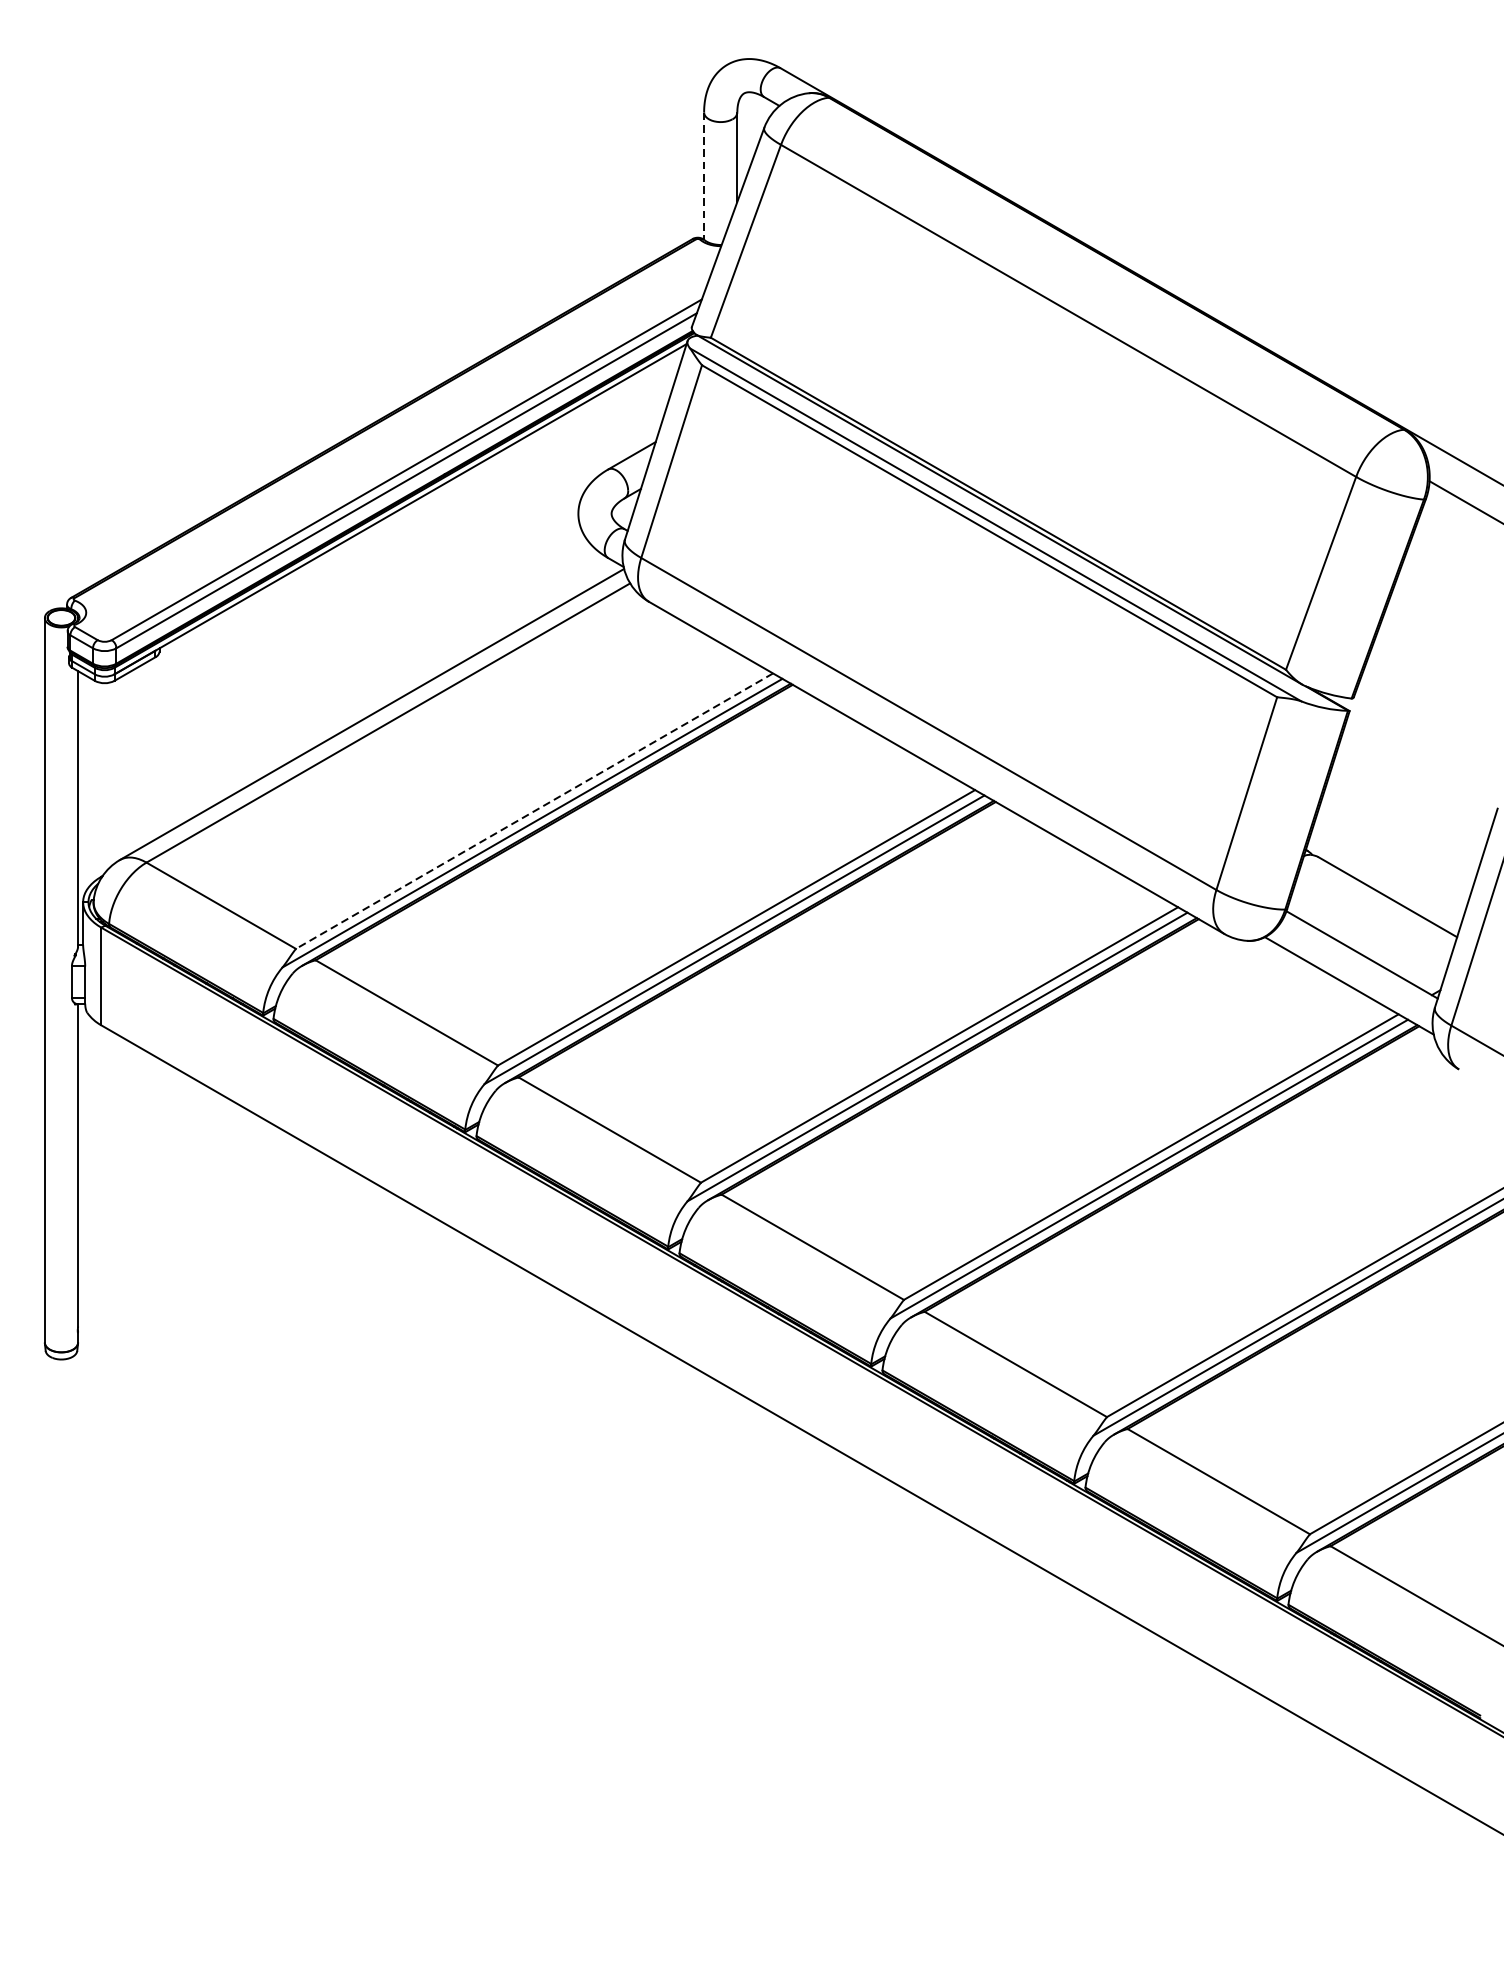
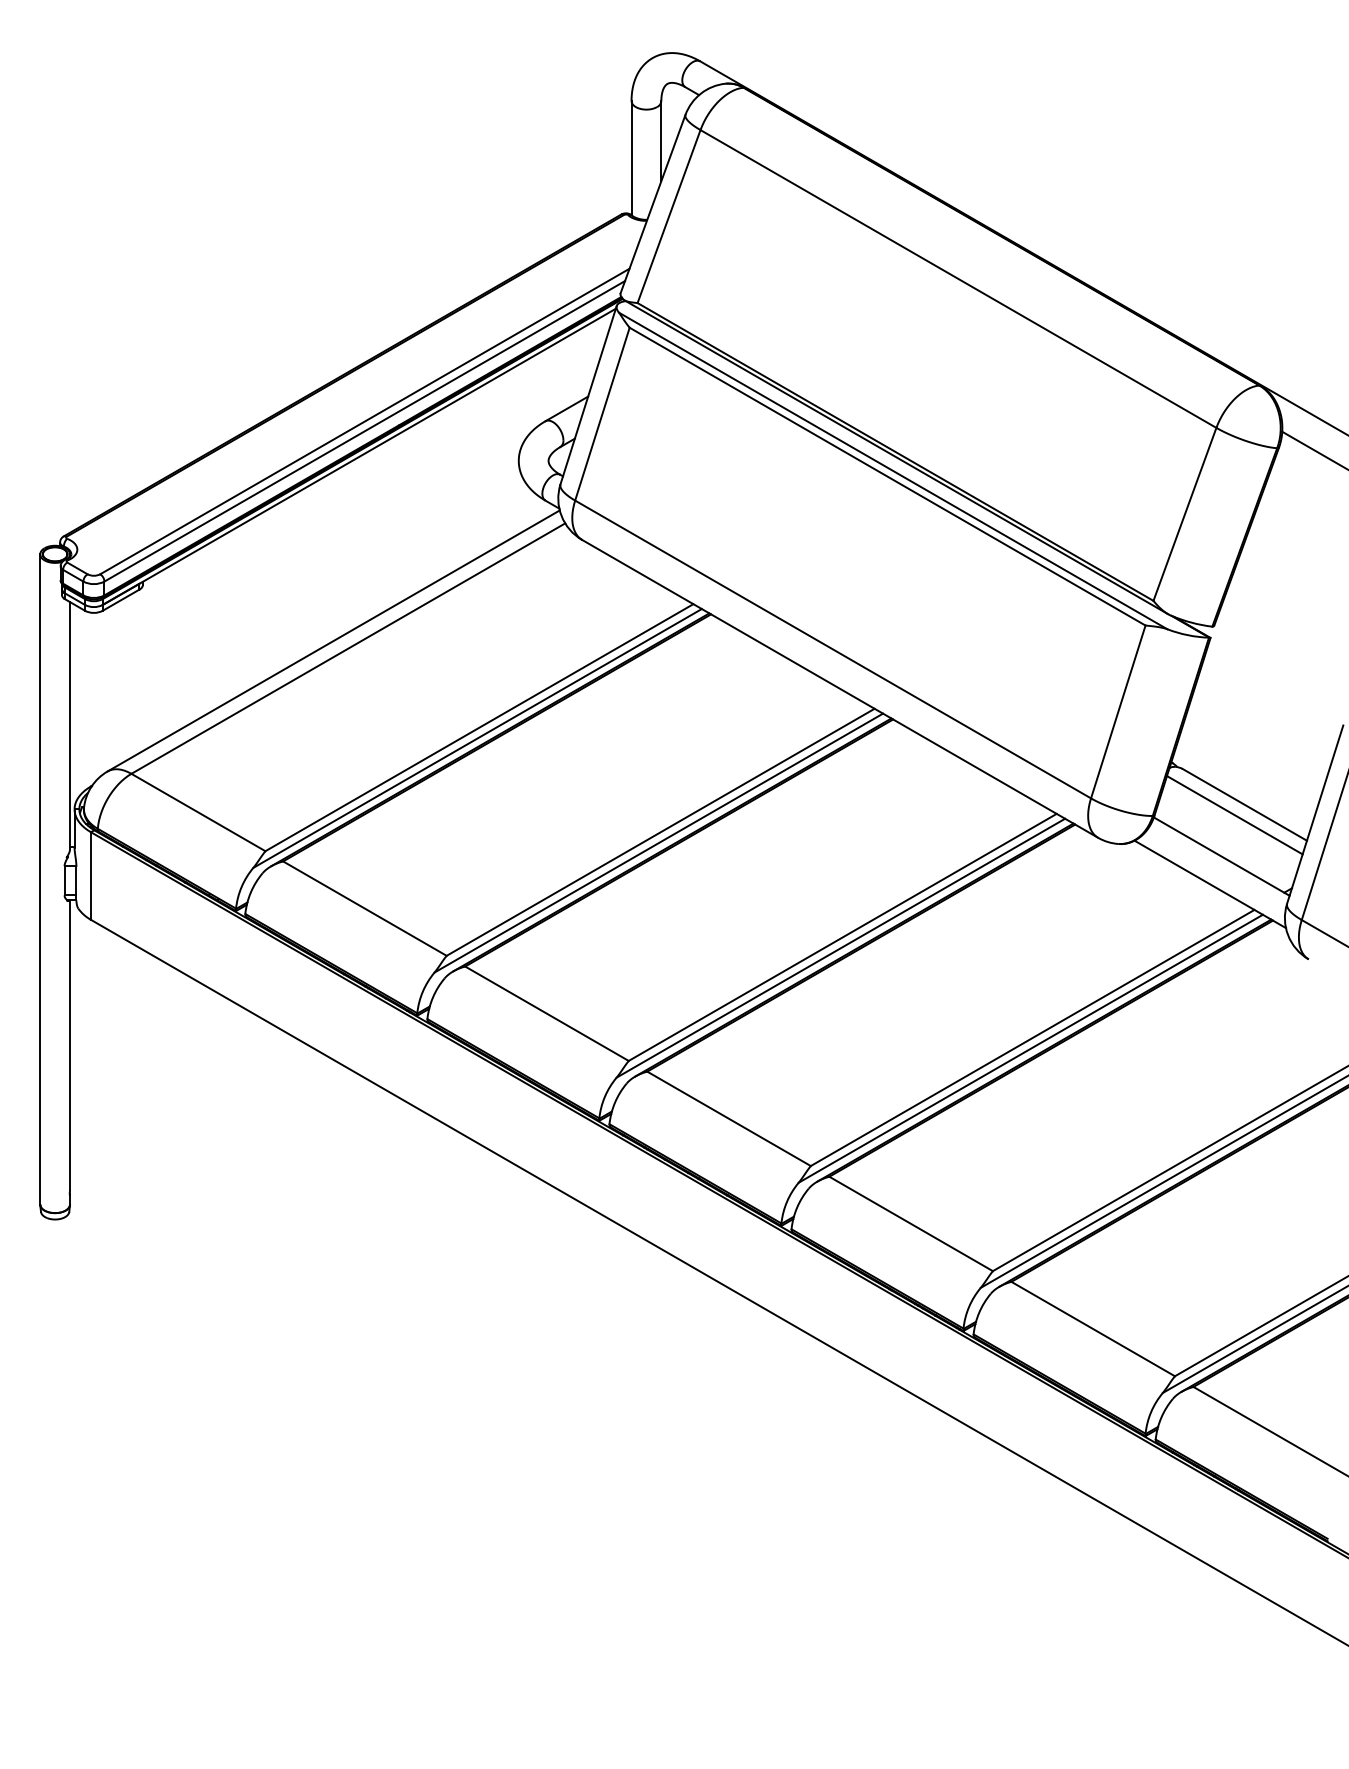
line: (704, 176) -> (631, 158), dashed -> solid
line: (533, 810) -> (478, 727), dashed -> solid
line: (1376, 909) -> (1234, 815), added

